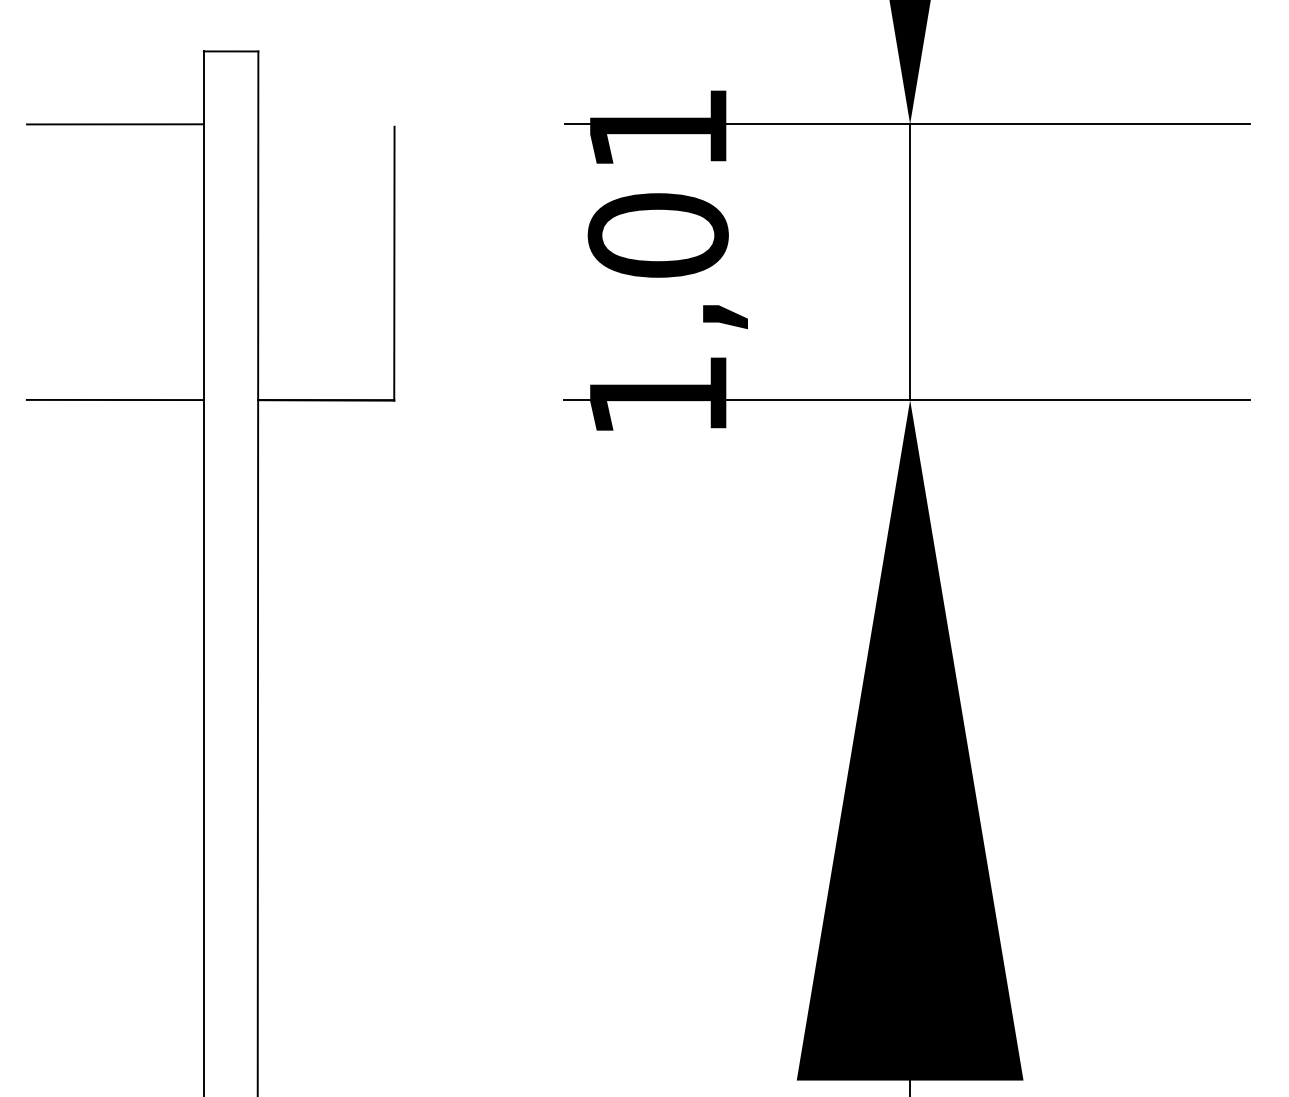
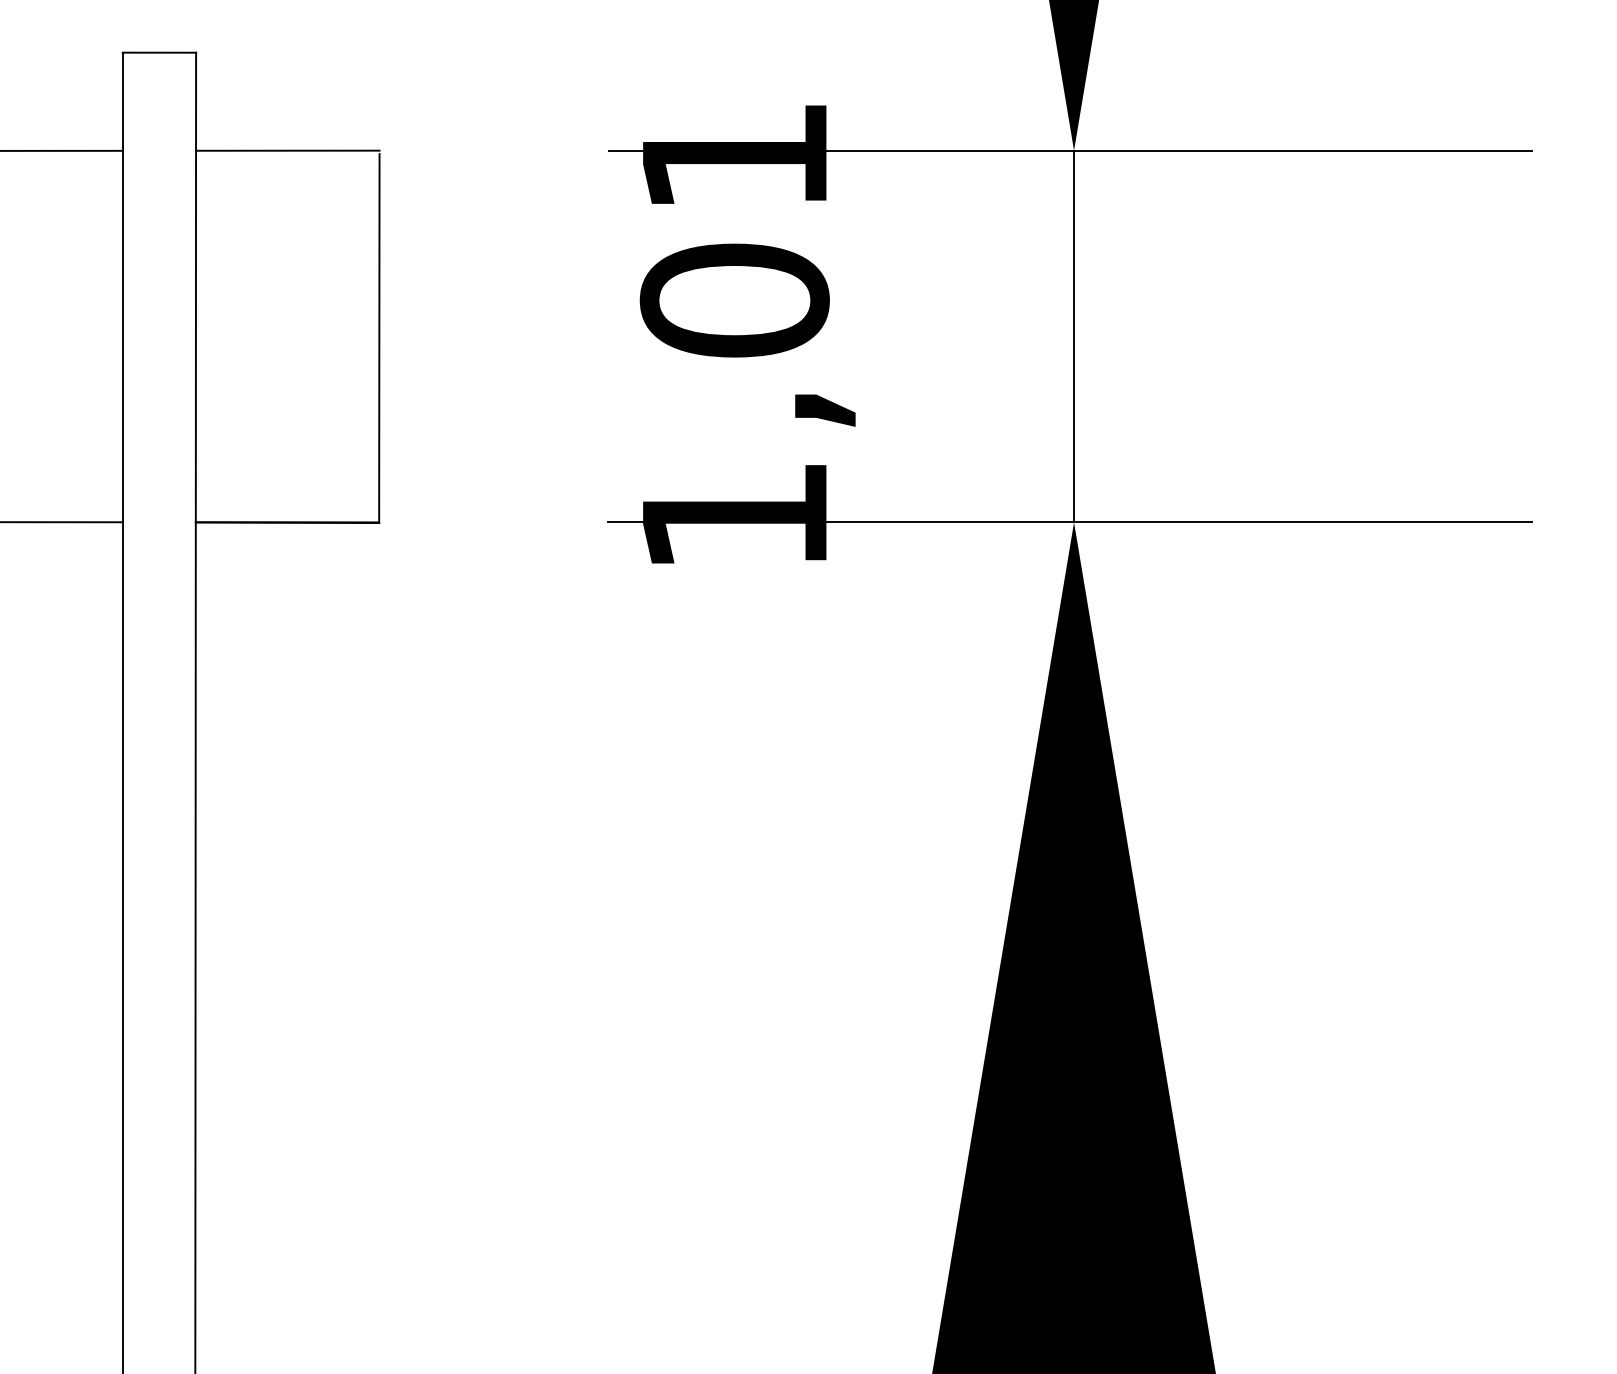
line: (326, 124) -> (287, 151), added

